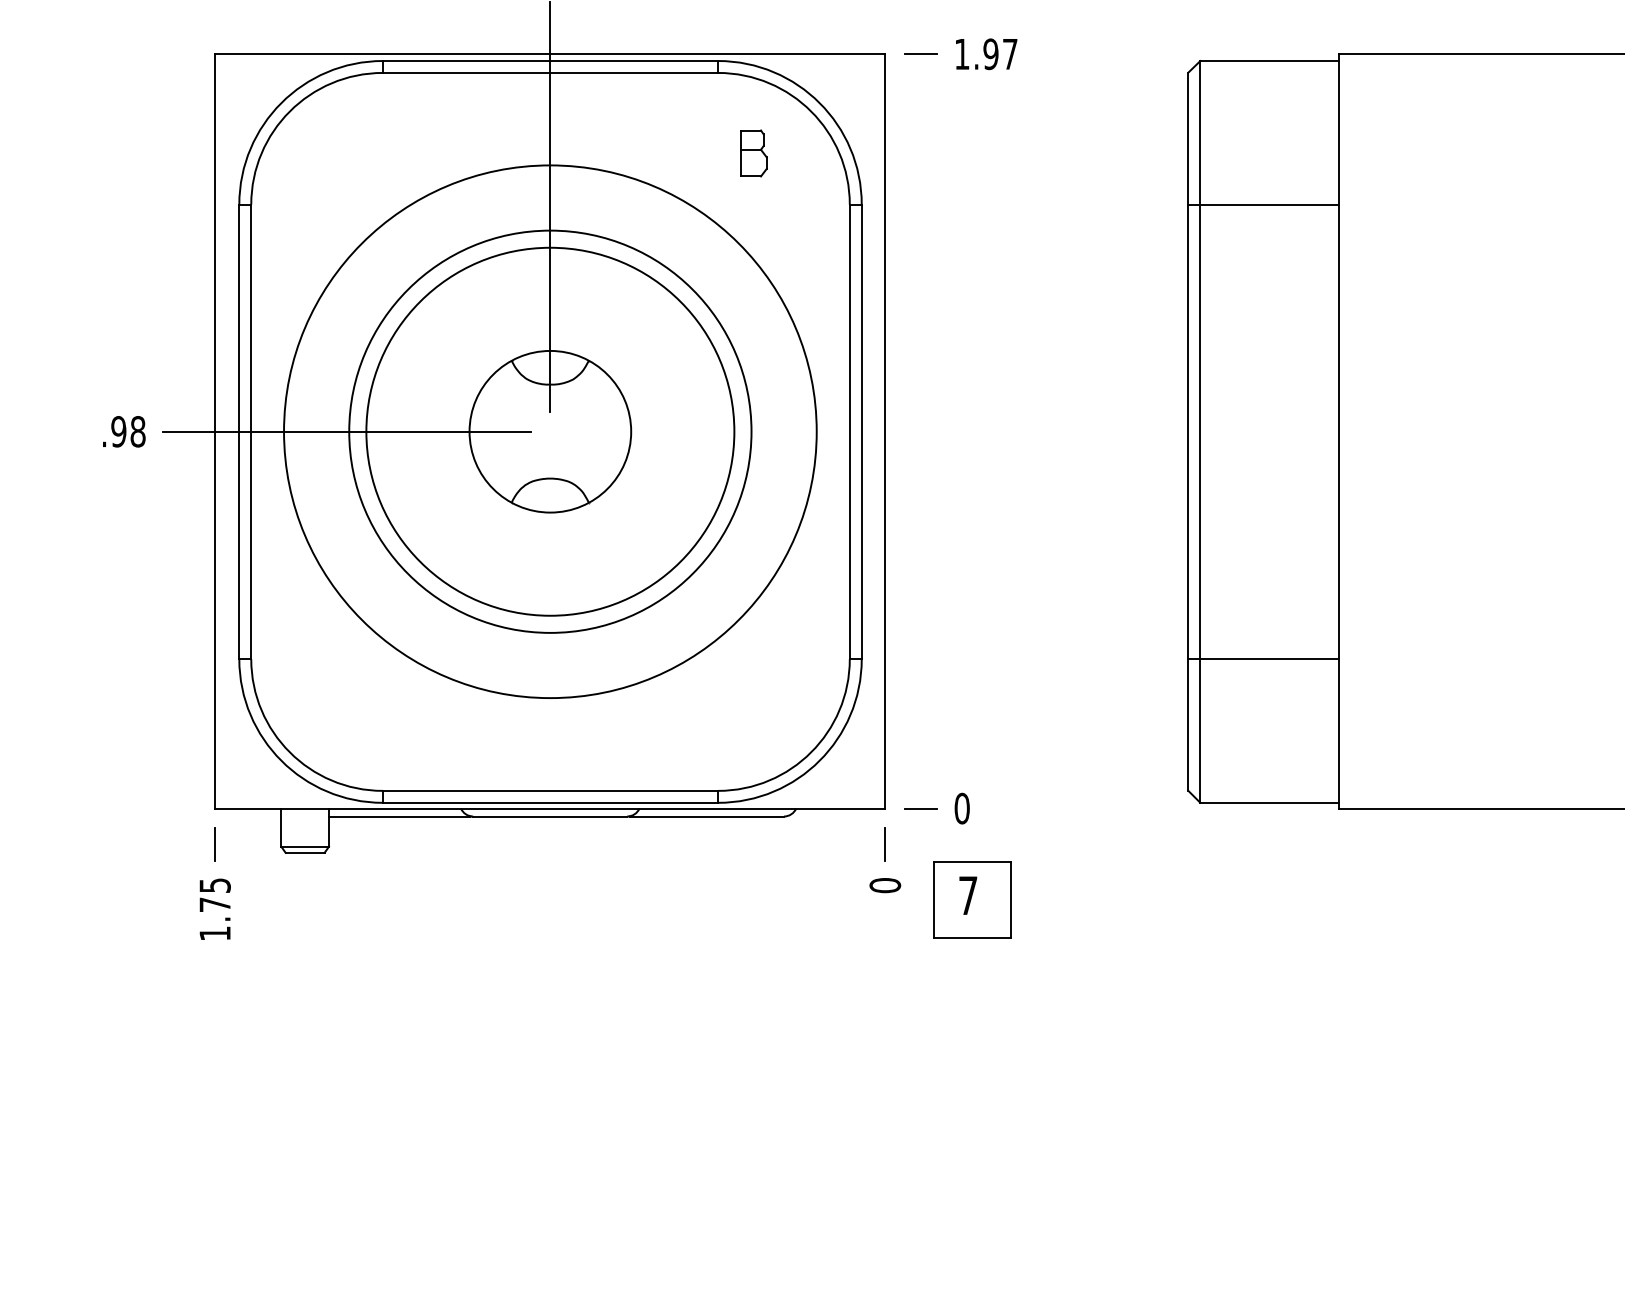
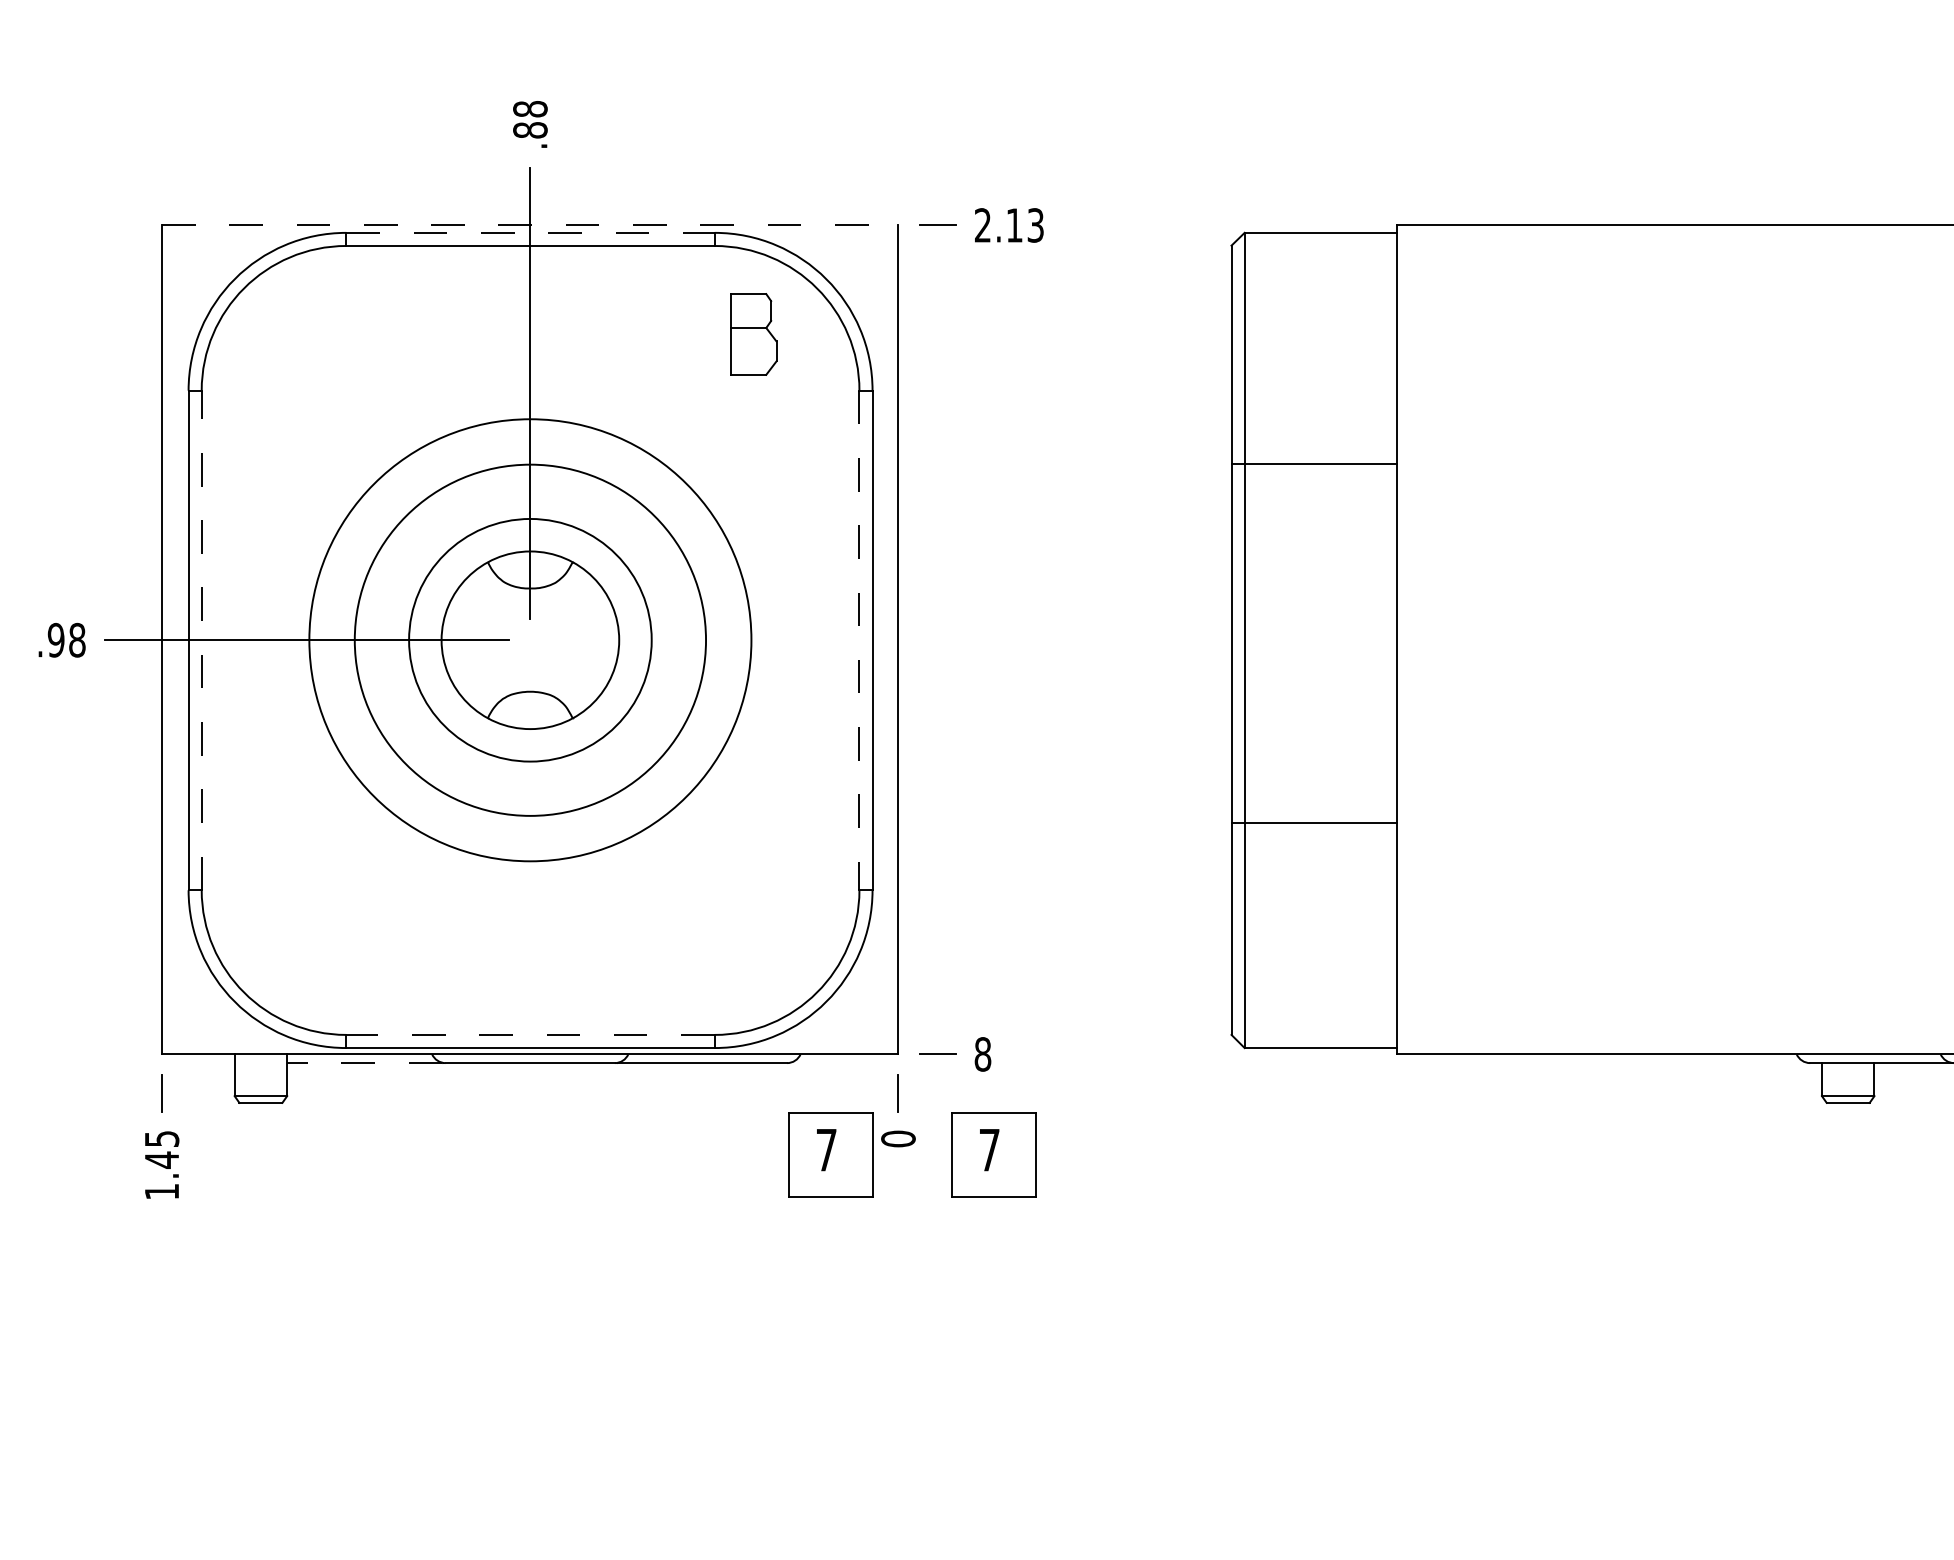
line: (550, 54) -> (530, 225), solid -> dashed
text: (986, 54) -> (1009, 225), 1.97 -> 2.13
line: (551, 60) -> (531, 232), solid -> dashed
part: (754, 153) -> (754, 334), size x1.6
line: (1263, 204) -> (1314, 463), moved
line: (251, 431) -> (201, 640), solid -> dashed
circle: (550, 431) -> (530, 639), size x0.6
circle: (550, 431) -> (530, 640), size x0.6
line: (849, 431) -> (859, 640), solid -> dashed
line: (1263, 659) -> (1314, 823), moved
line: (550, 790) -> (530, 1034), solid -> dashed
text: (961, 808) -> (982, 1054), 0 -> 8
line: (399, 816) -> (364, 1063), solid -> dashed
part: (823, 899) -> (830, 1154), added
text: (214, 904) -> (161, 1159), 1.75 -> 1.45

